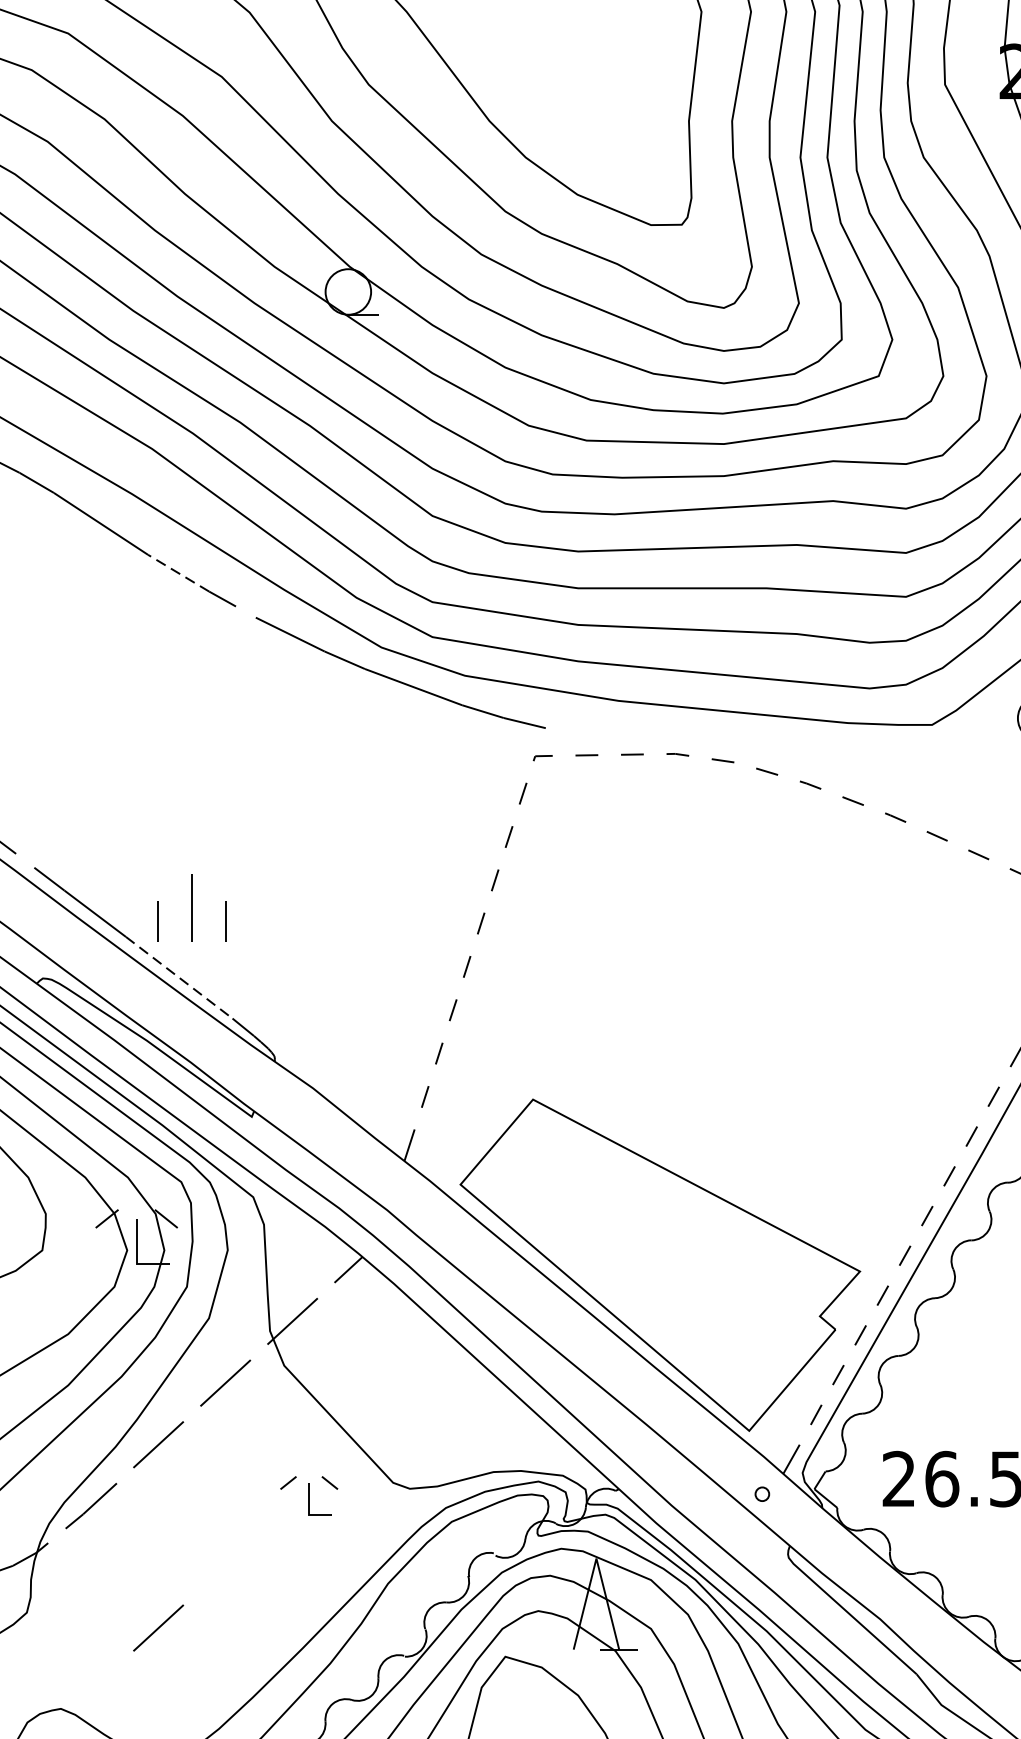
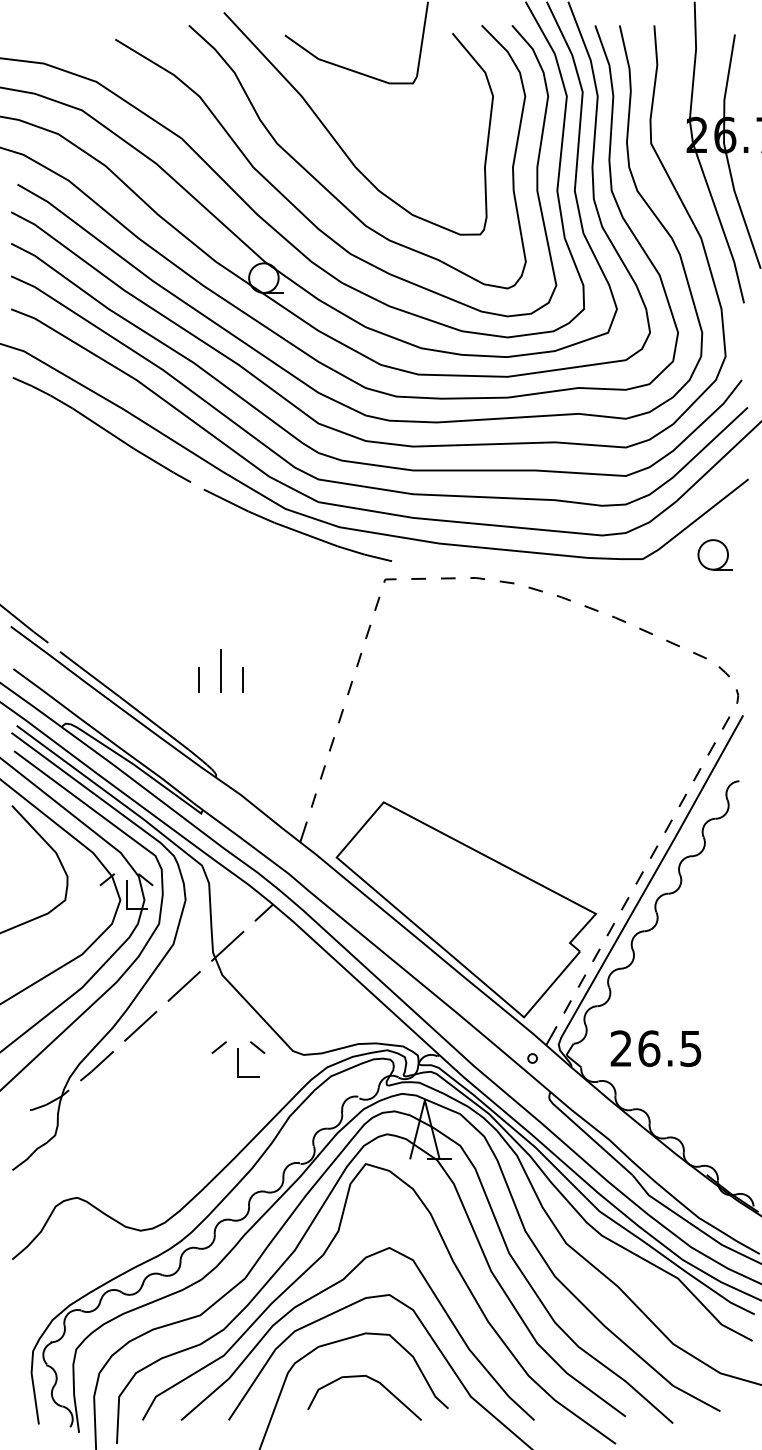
line: (178, 572) -> (153, 460), dashed -> solid
part: (190, 907) -> (220, 670), moved
line: (179, 978) -> (154, 723), dashed -> solid
part: (309, 1495) -> (238, 1059), size x1.43
line: (158, 1626) -> (140, 1144), removed

